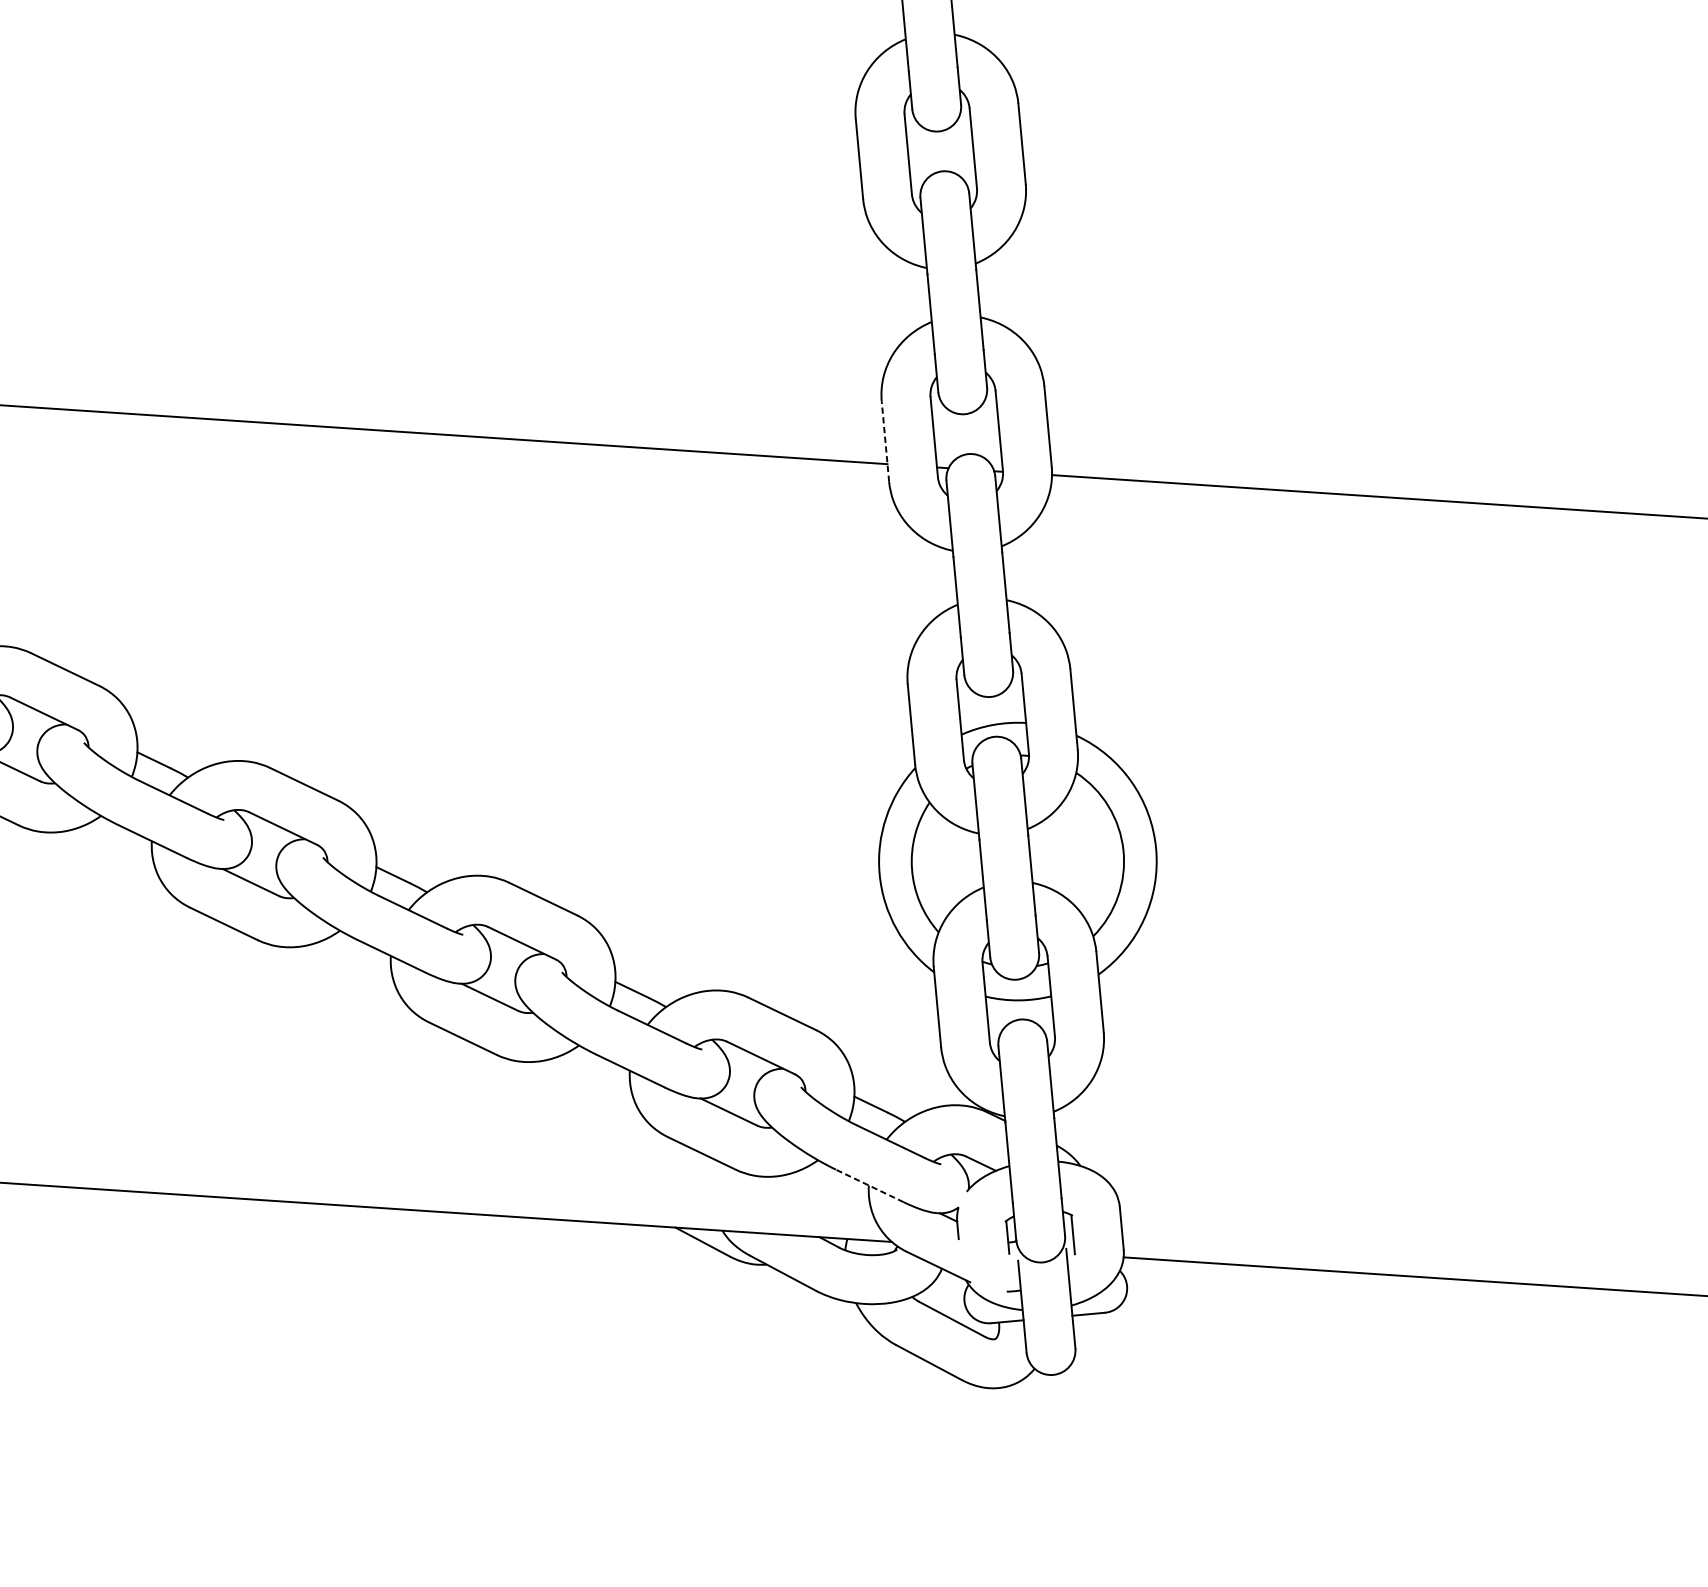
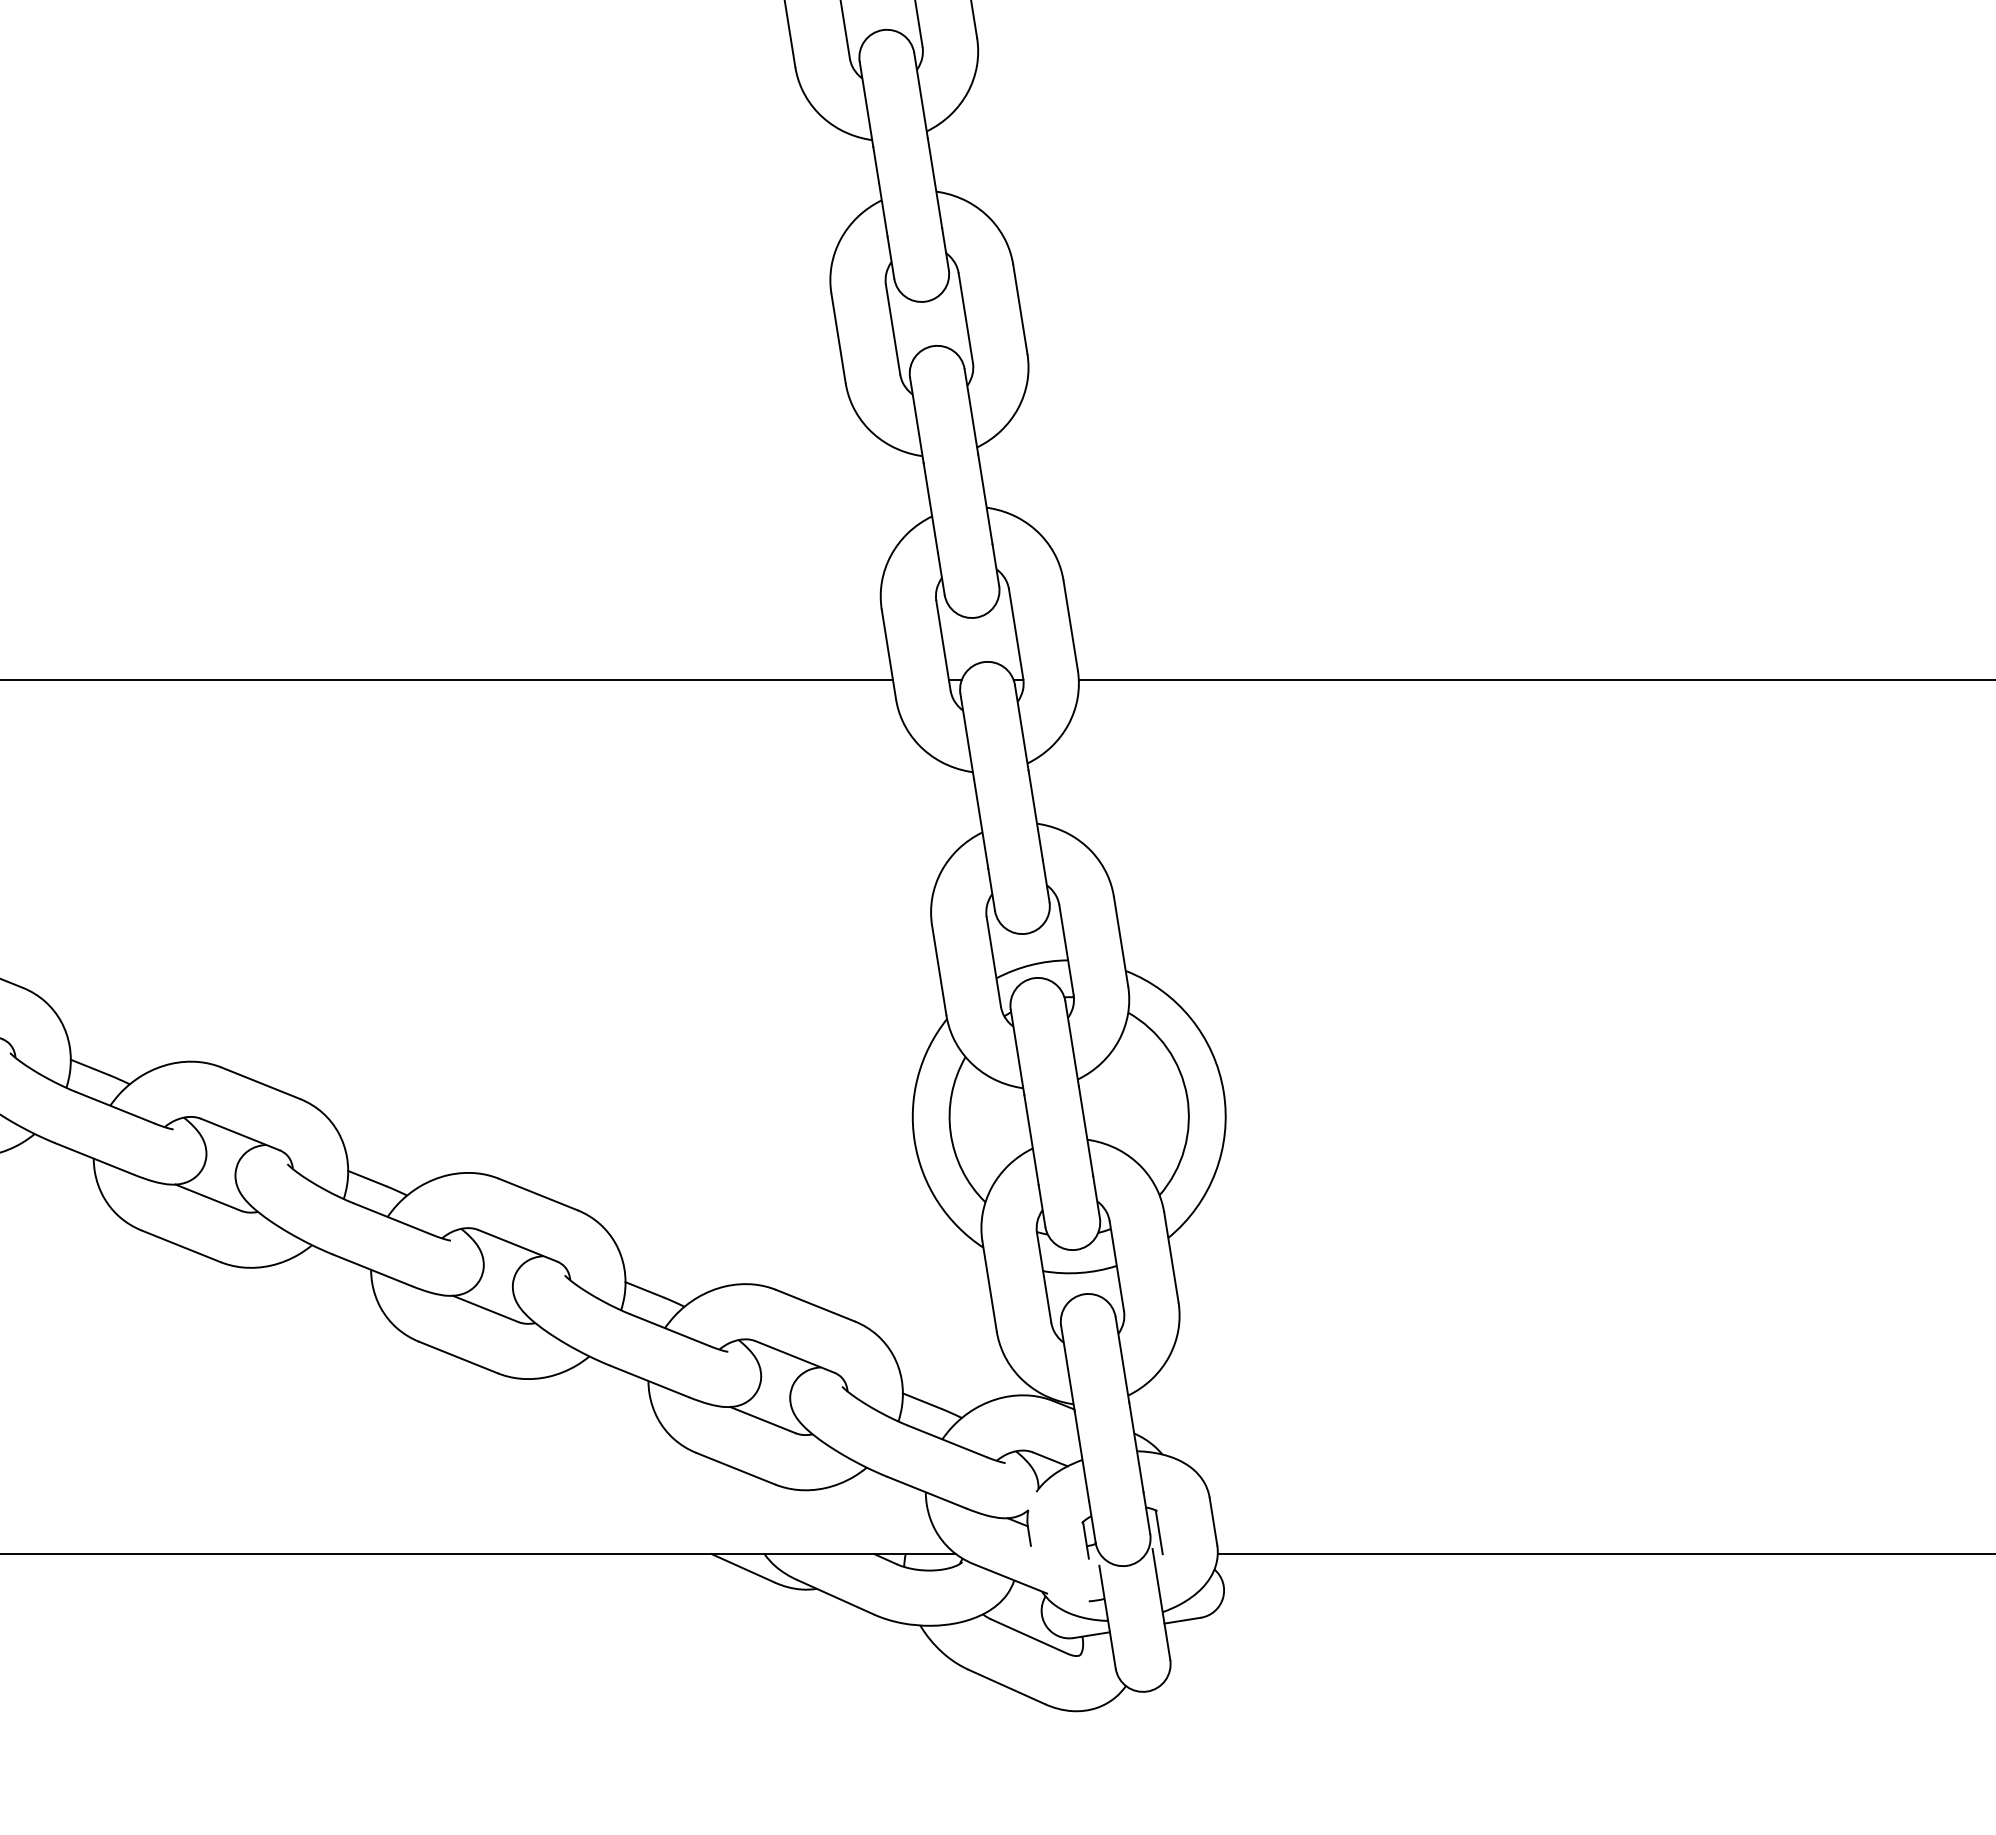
line: (885, 440) -> (888, 653), dashed -> solid
line: (869, 1185) -> (926, 1492), dashed -> solid

